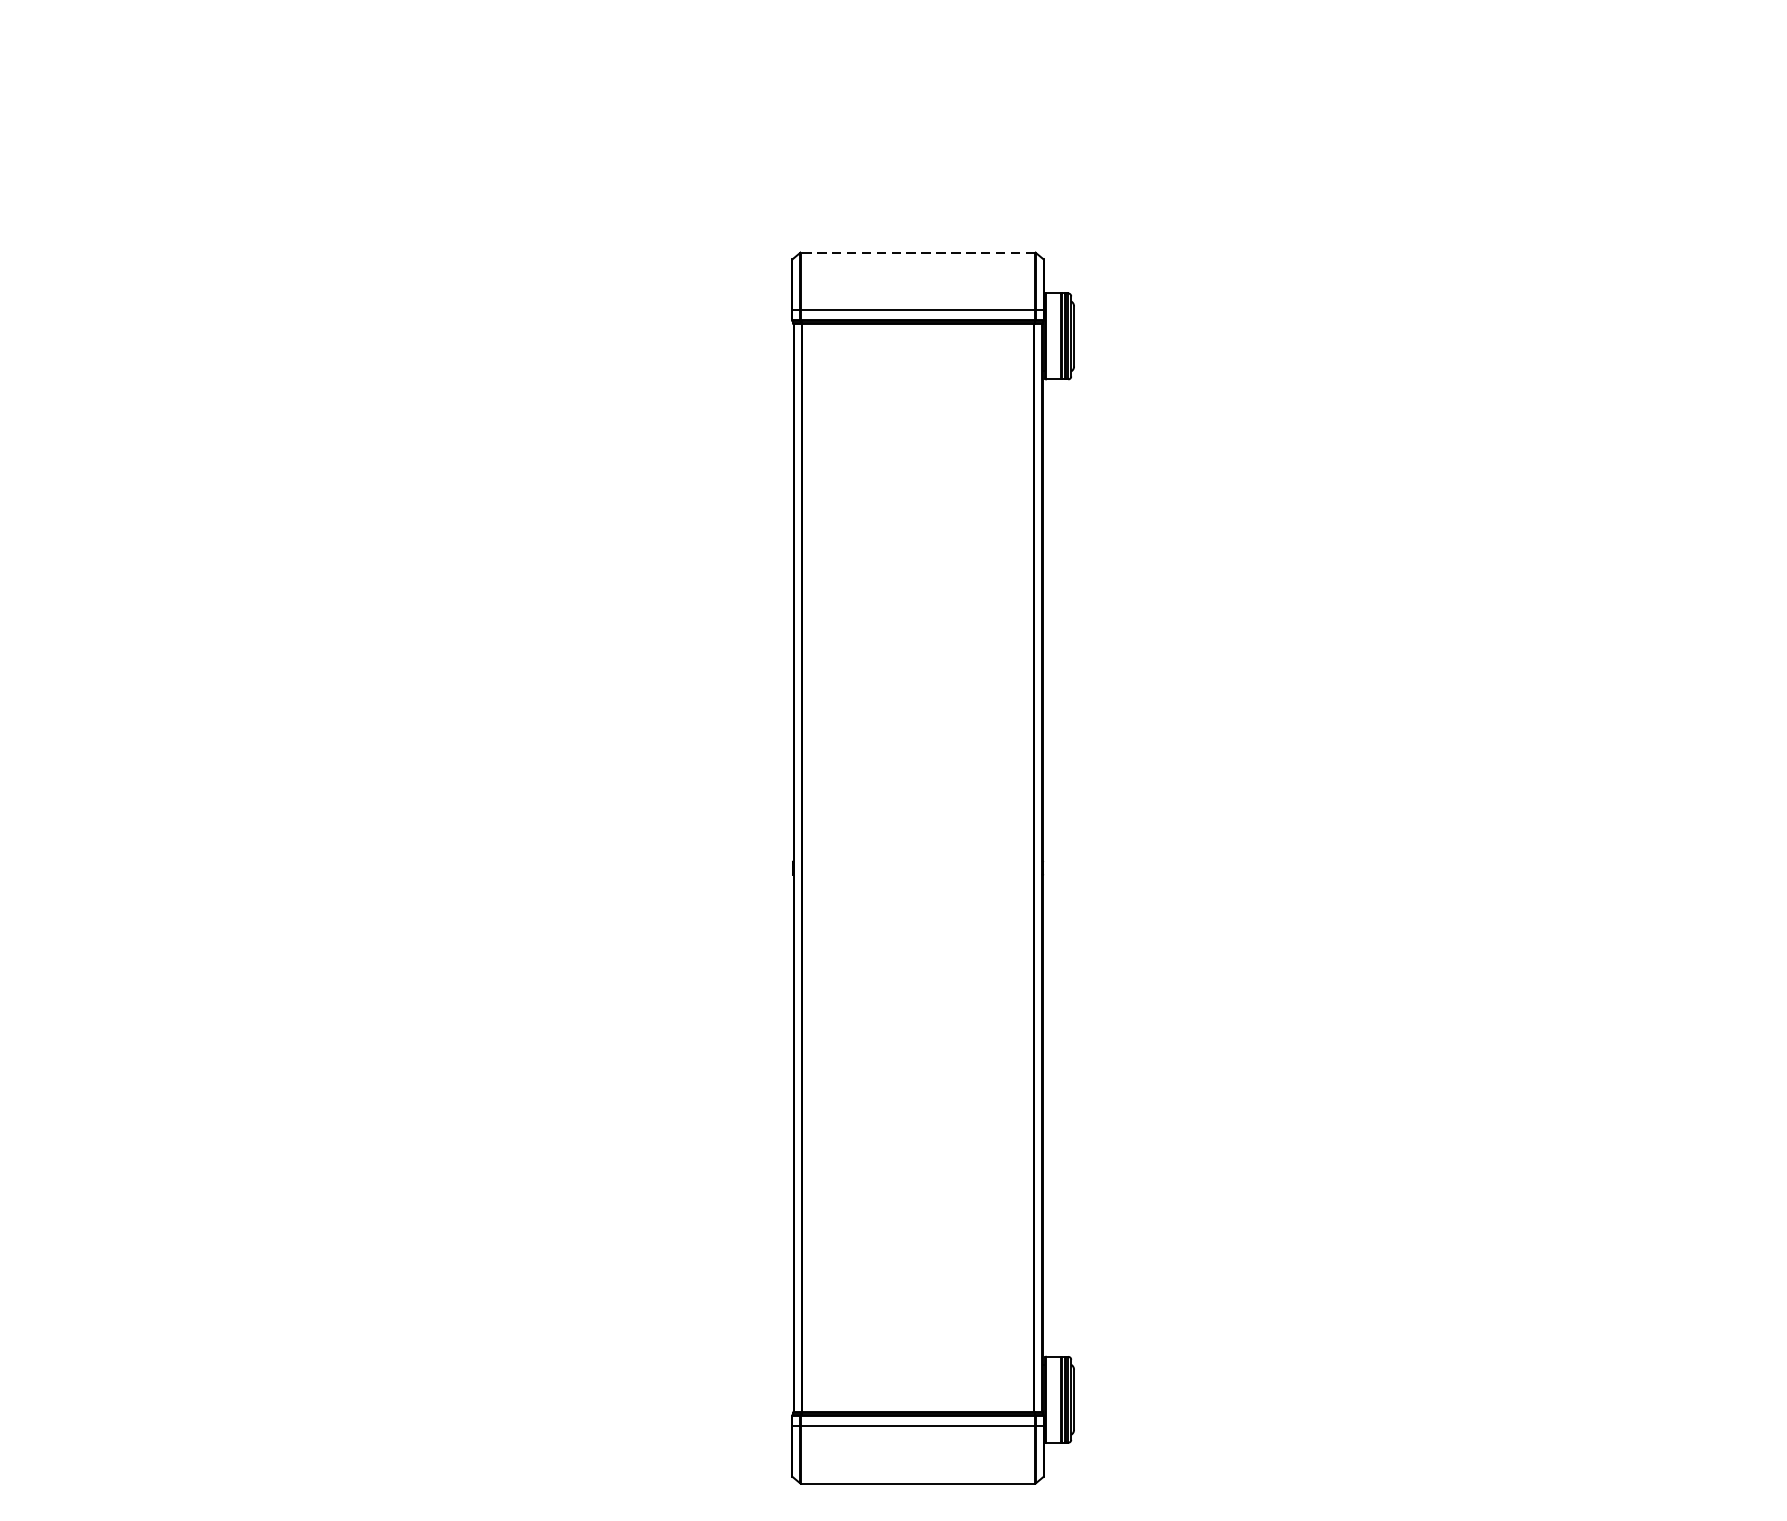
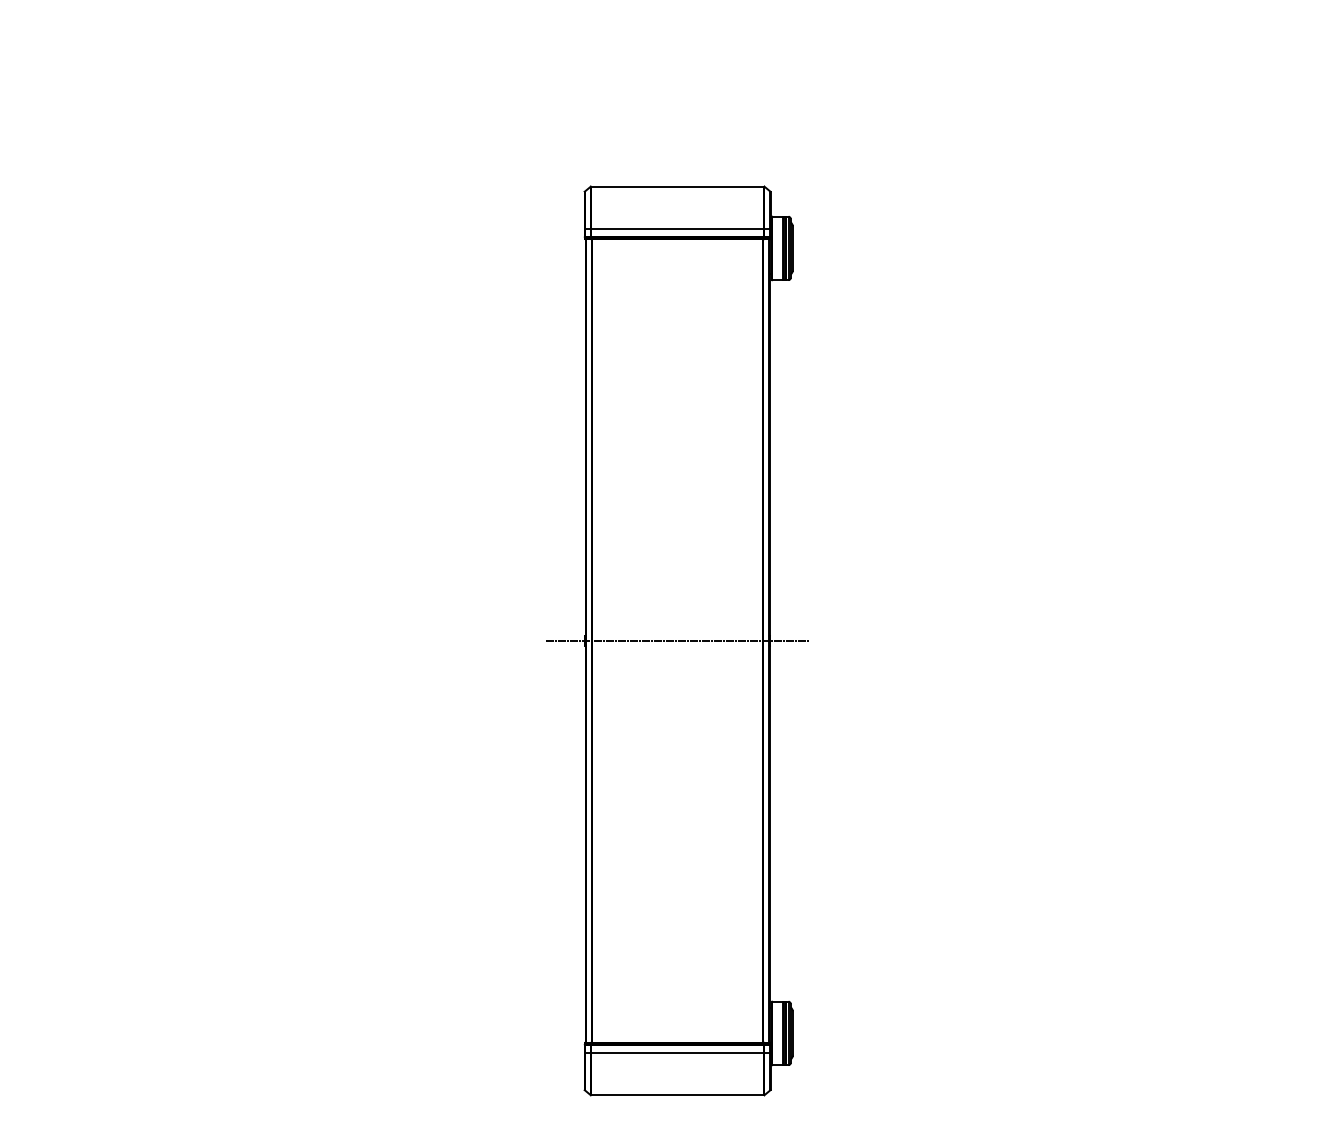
line: (917, 252) -> (677, 186), dashed -> solid
line: (917, 867) -> (677, 640), added

